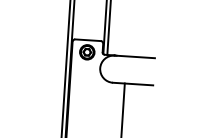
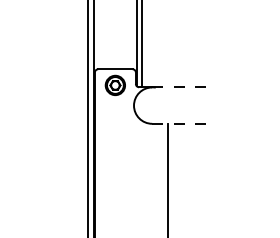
line: (135, 56) -> (179, 87), solid -> dashed
line: (133, 83) -> (179, 123), solid -> dashed

